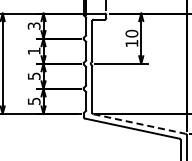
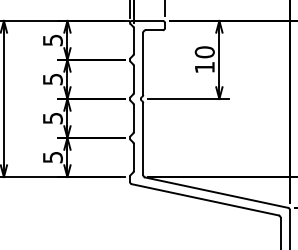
text: (33, 25) -> (51, 39), 3 -> 5
text: (34, 50) -> (53, 78), 1 -> 5
line: (139, 124) -> (216, 193), dashed -> solid

